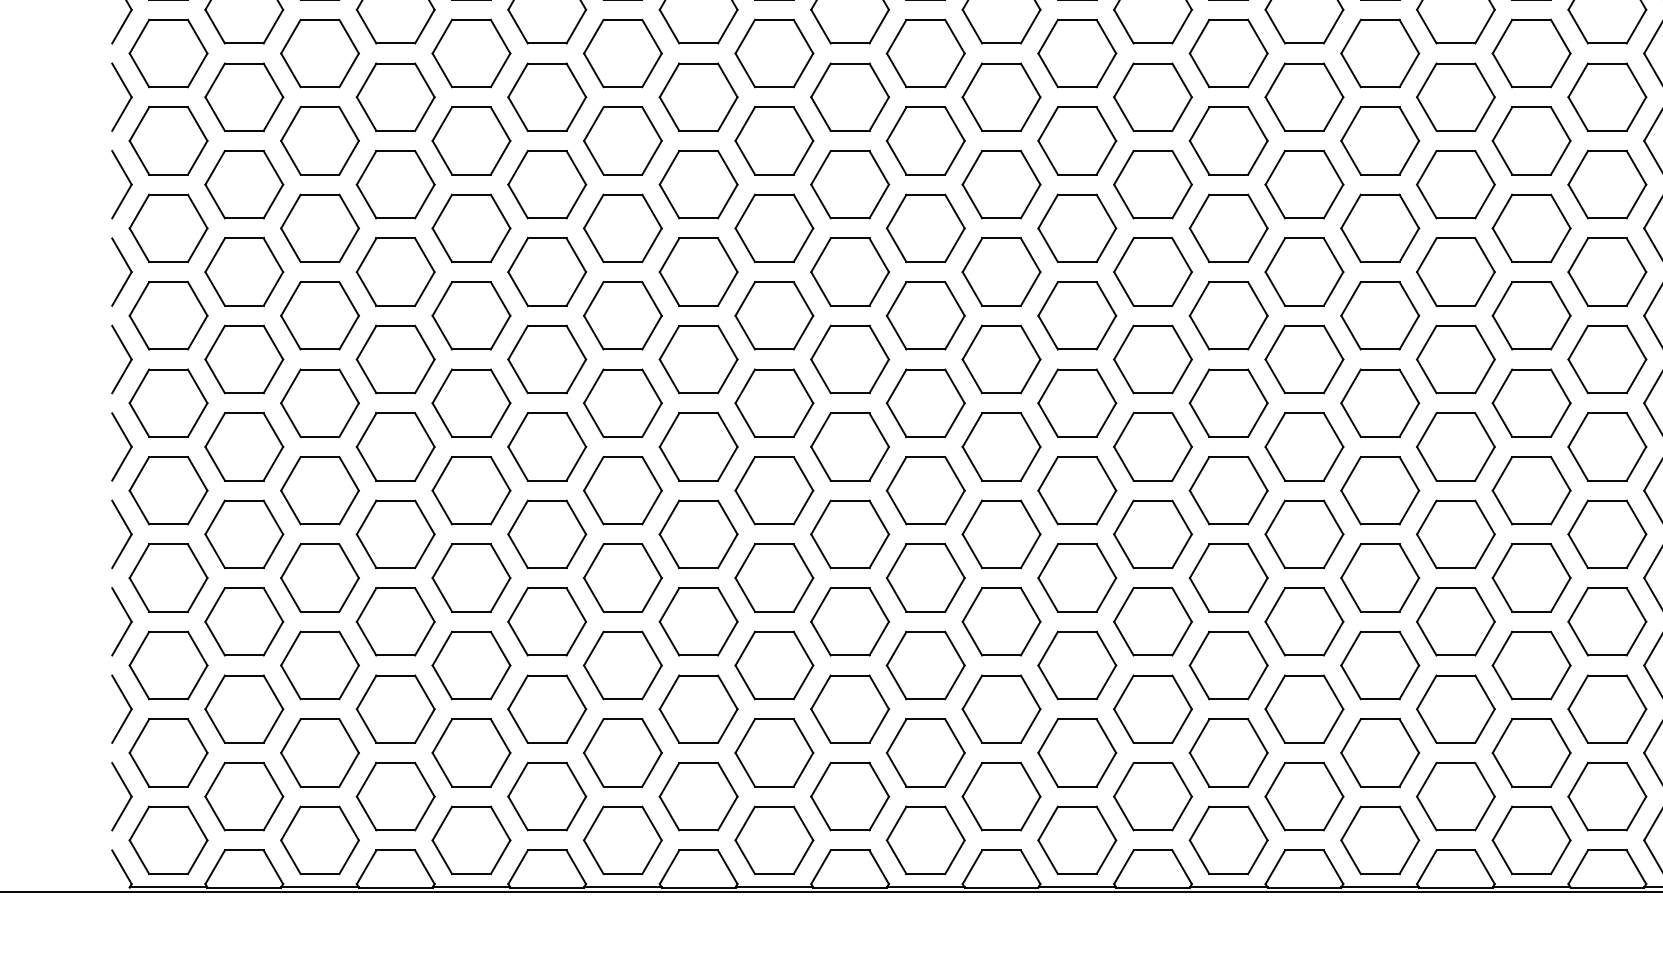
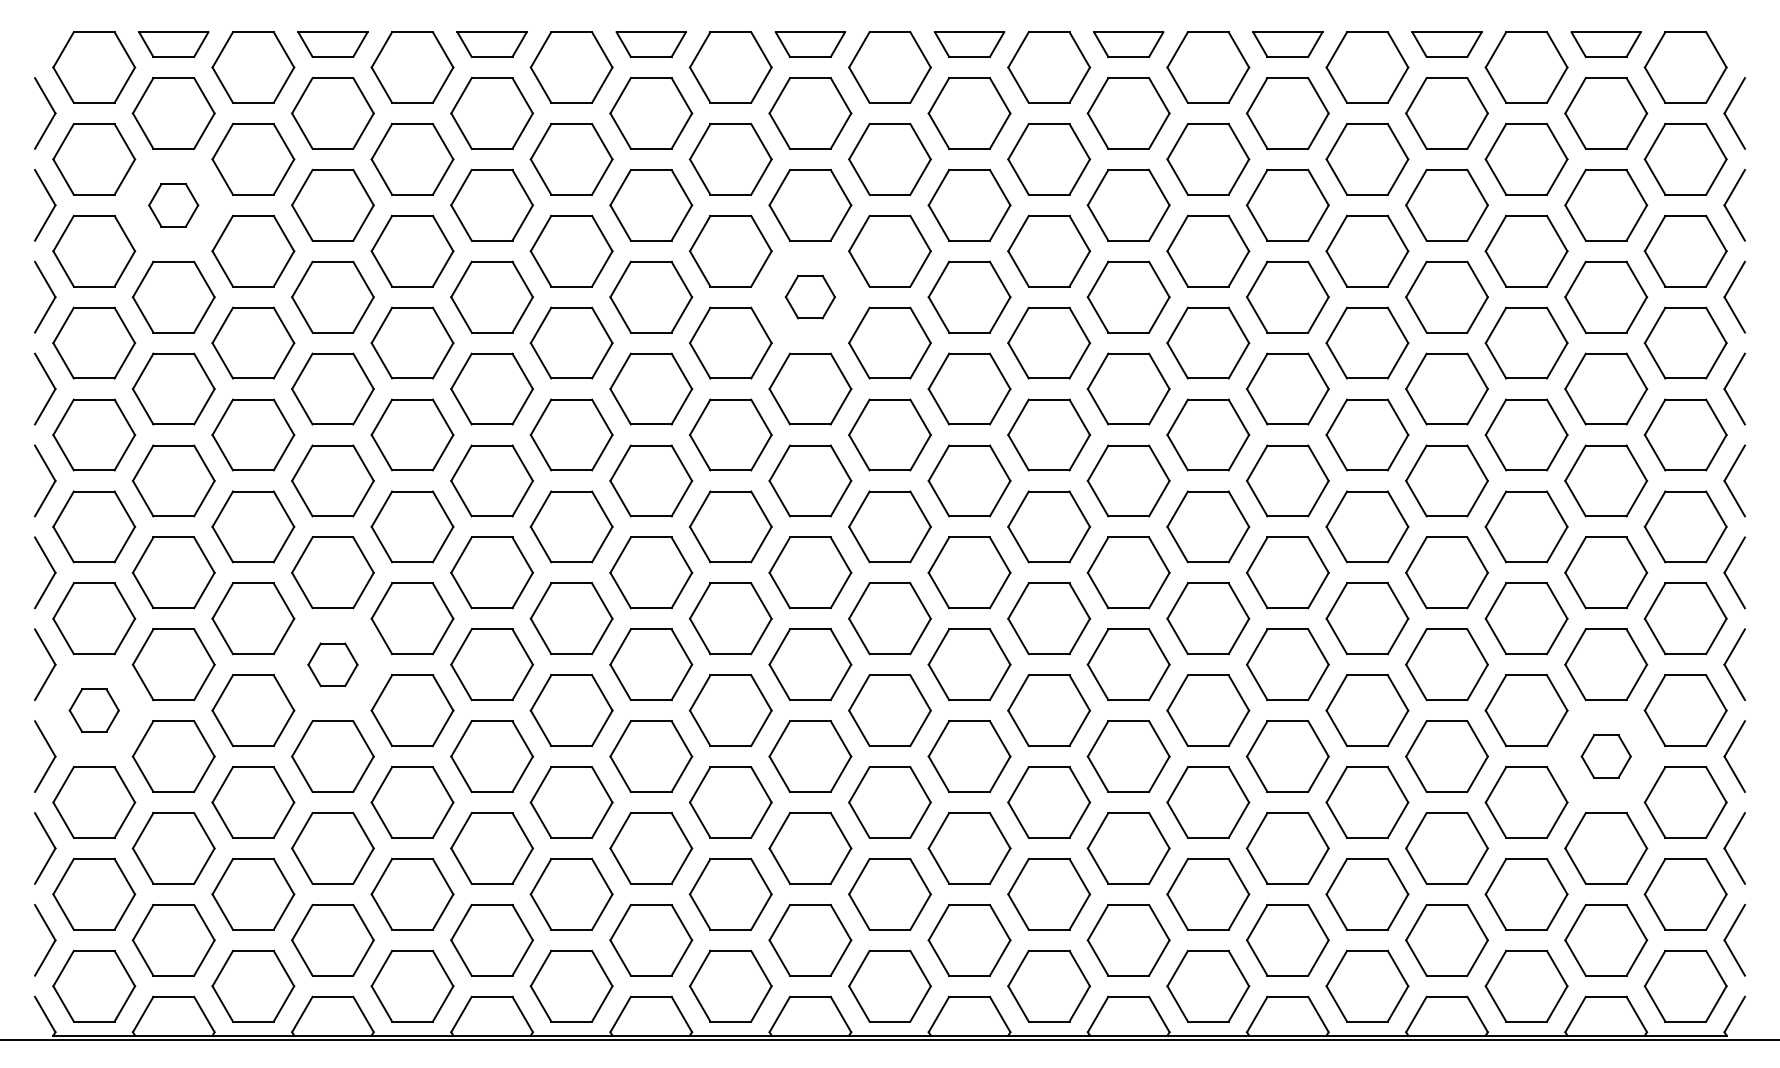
part: (244, 97) -> (173, 205), size x0.6
part: (850, 183) -> (810, 296), size x0.6
part: (395, 534) -> (332, 664), size x0.6
part: (168, 577) -> (94, 710), size x0.6
part: (1607, 621) -> (1606, 756), size x0.6

